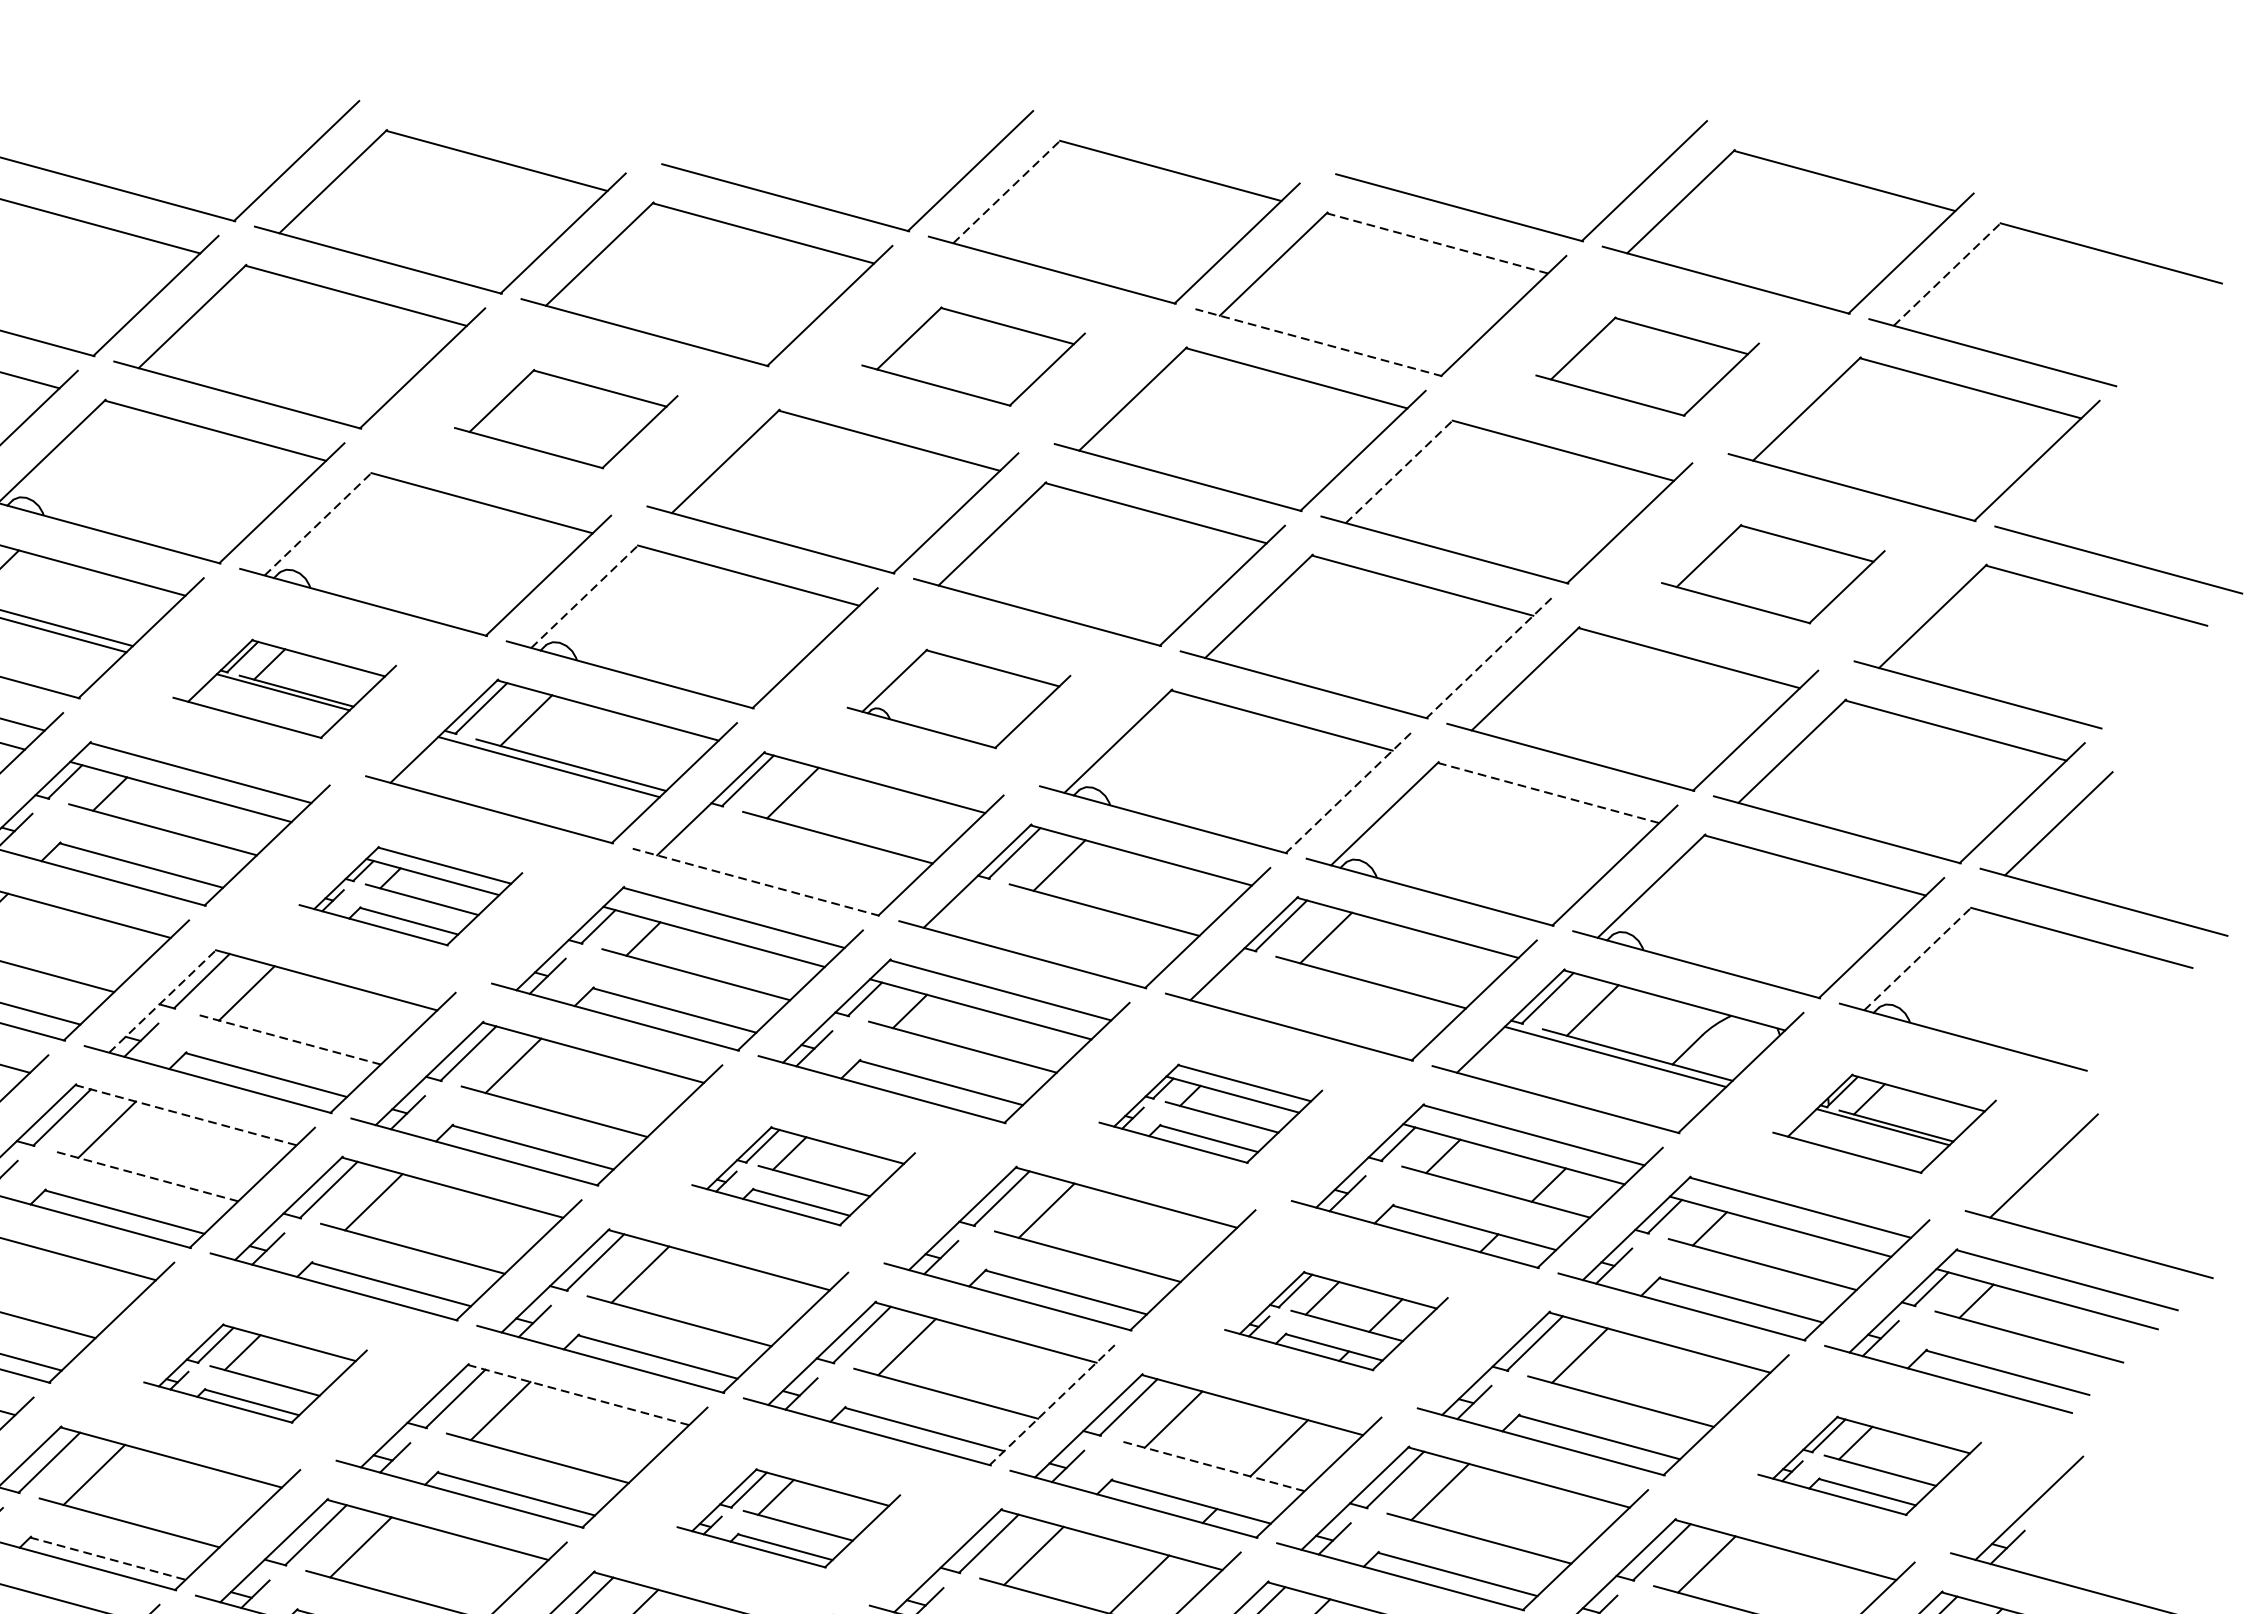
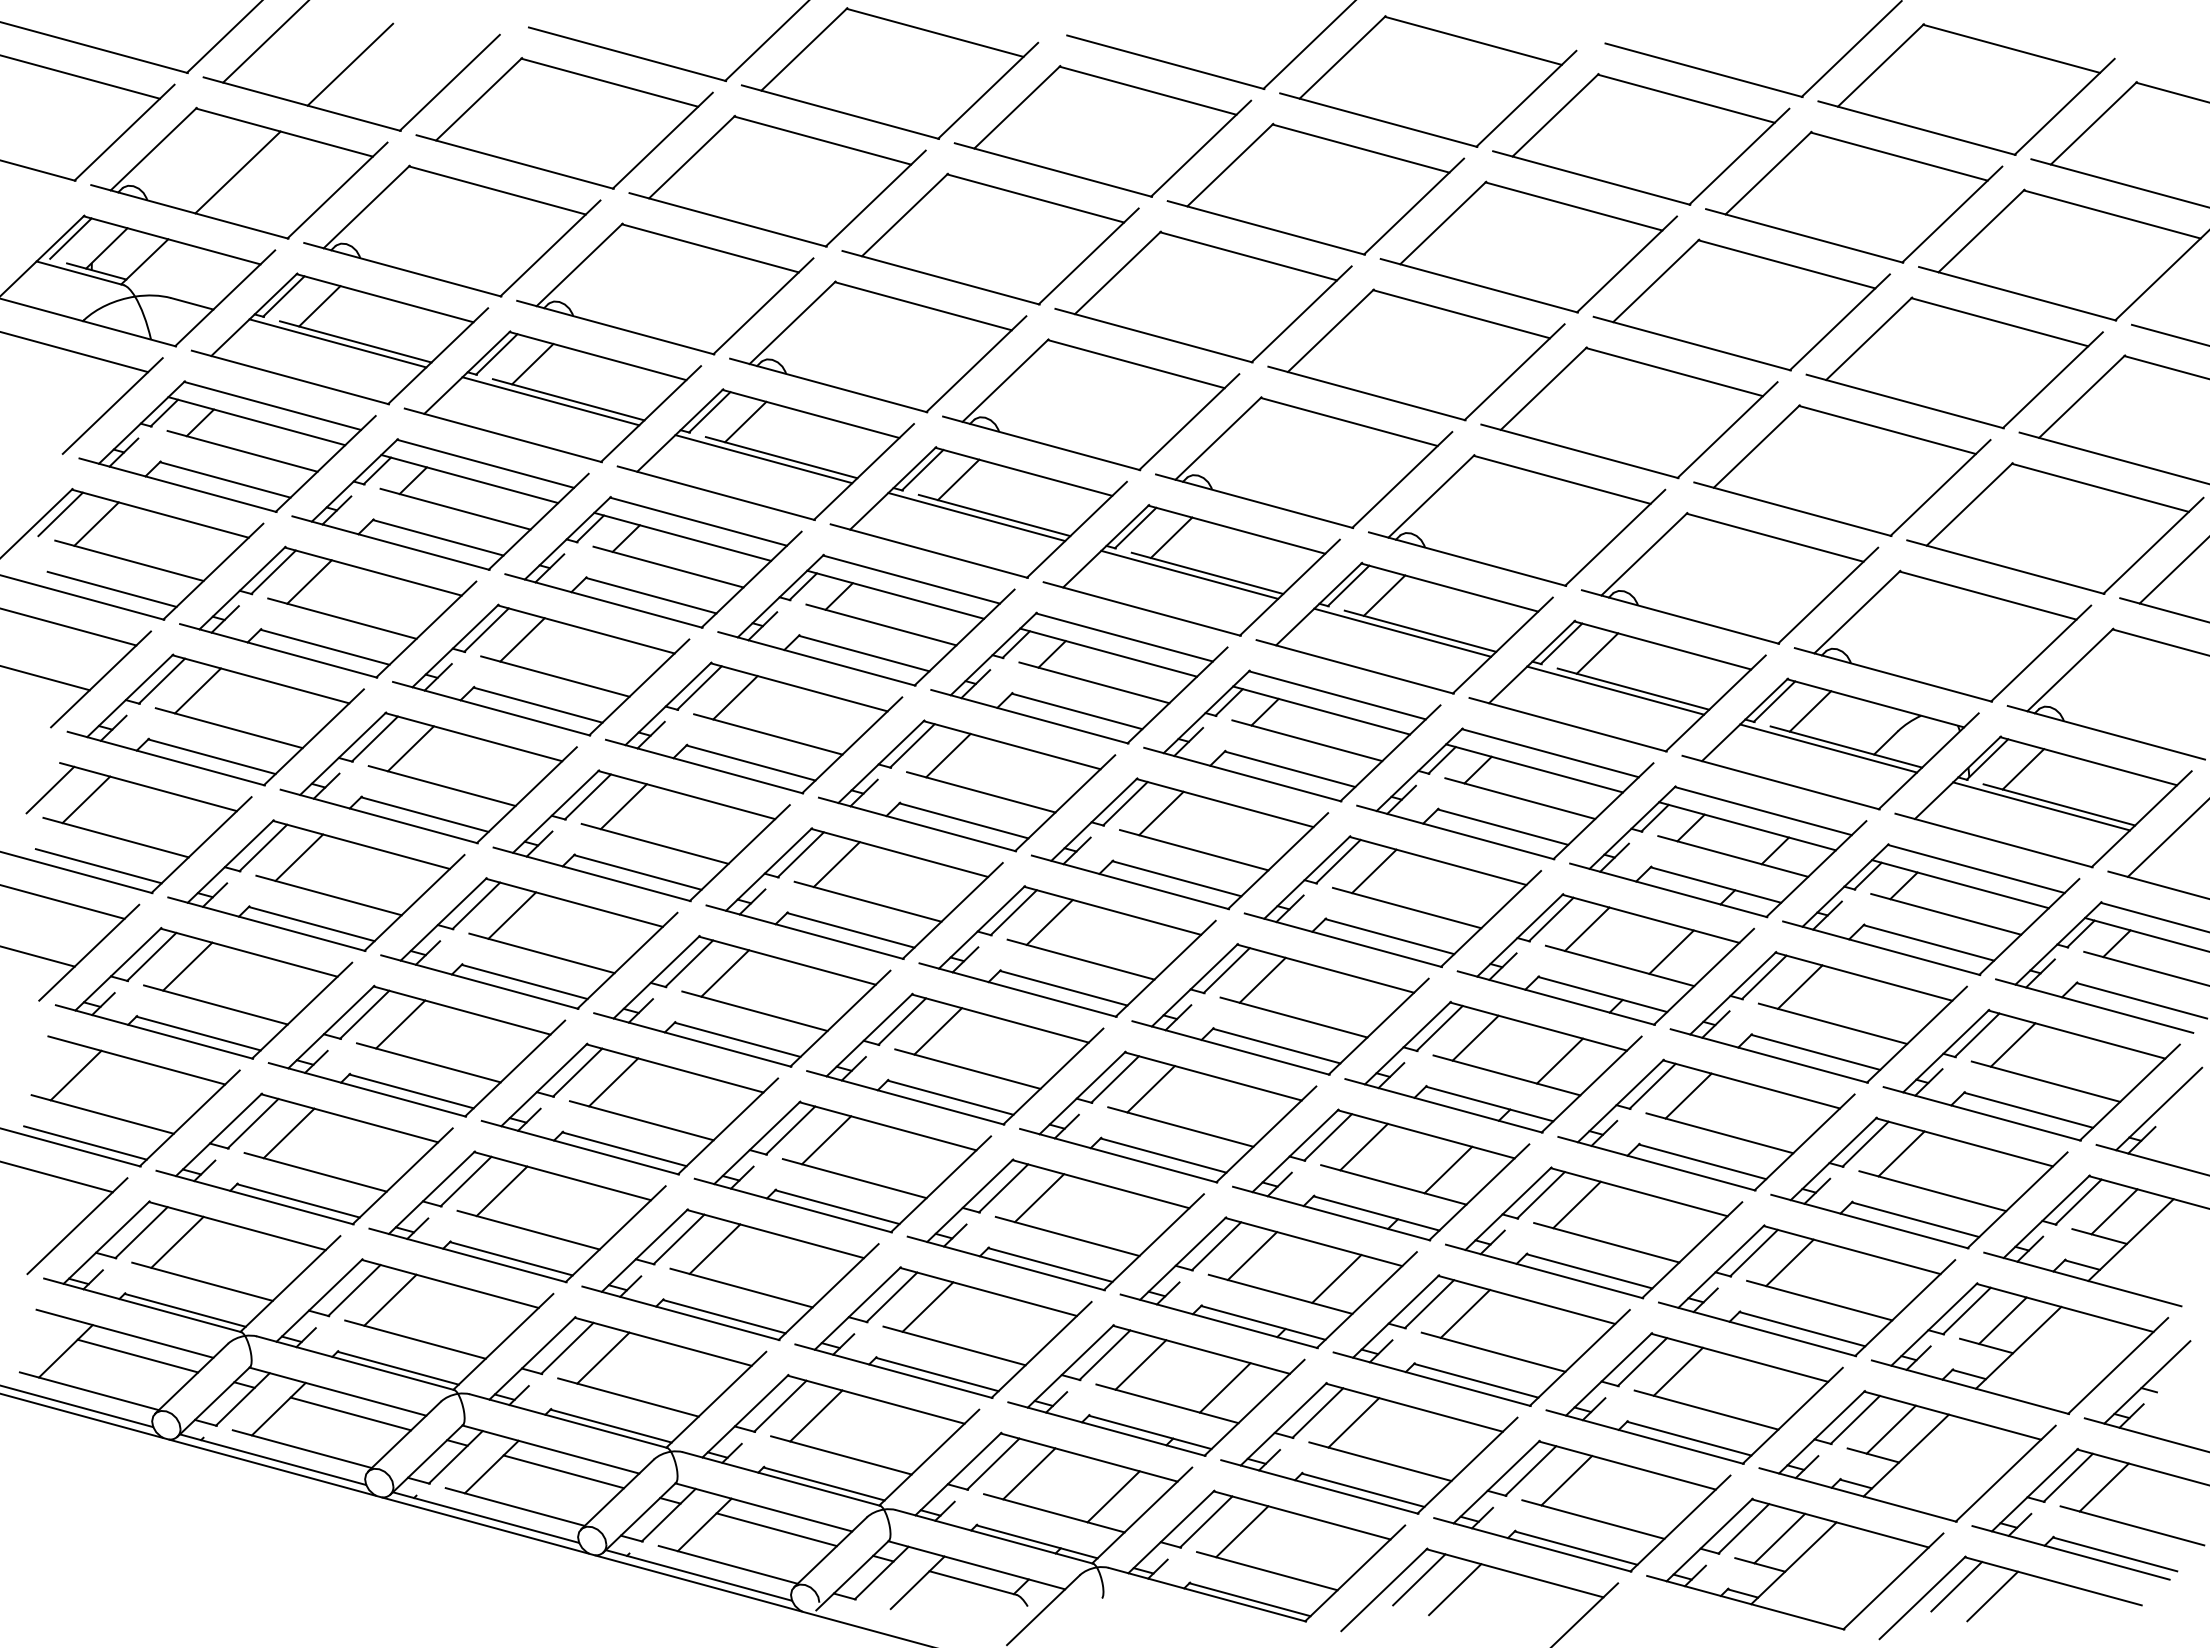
line: (1006, 191) -> (1342, 57), dashed -> solid
line: (1437, 243) -> (1686, 98), dashed -> solid
line: (1947, 274) -> (2093, 123), dashed -> solid
line: (1318, 342) -> (1591, 177), dashed -> solid
part: (973, 355) -> (1315, 188), size x1.67
part: (1647, 365) -> (1854, 196), size x1.67
part: (566, 418) -> (990, 238), size x1.67
line: (1400, 470) -> (1656, 280), dashed -> solid
line: (318, 523) -> (792, 322), dashed -> solid
part: (1773, 573) -> (1954, 362), size x1.67
line: (584, 596) -> (1005, 380), dashed -> solid
line: (1488, 658) -> (1727, 430), dashed -> solid
part: (284, 688) -> (765, 454), size x1.67
part: (959, 698) -> (1304, 462), size x1.67
line: (1549, 792) -> (1775, 537), dashed -> solid
line: (1347, 793) -> (1614, 538), dashed -> solid
line: (815, 839) -> (1189, 574), added
line: (755, 881) -> (1141, 608), dashed -> solid
part: (410, 895) -> (866, 619), size x1.67
line: (1082, 911) -> (1402, 632), added
line: (1918, 959) -> (2070, 670), dashed -> solid
line: (1348, 984) -> (1615, 690), added
line: (163, 1000) -> (668, 703), dashed -> solid
line: (288, 1039) -> (768, 734), dashed -> solid
part: (1210, 1113) -> (1505, 793), size x1.67
line: (185, 1115) -> (686, 795), dashed -> solid
part: (1884, 1123) -> (2043, 801), size x1.67
line: (145, 1175) -> (654, 843), dashed -> solid
part: (804, 1175) -> (1180, 843), size x1.67
part: (1336, 1321) -> (1605, 959), size x1.67
part: (255, 1373) -> (742, 1001), size x1.67
line: (578, 1394) -> (1000, 1018), dashed -> solid
line: (1051, 1406) -> (1378, 1027), dashed -> solid
part: (1869, 1465) -> (2031, 1074), size x1.67
line: (1212, 1466) -> (1506, 1075), dashed -> solid
part: (789, 1517) -> (1168, 1116), size x1.67
line: (107, 1558) -> (624, 1149), dashed -> solid

